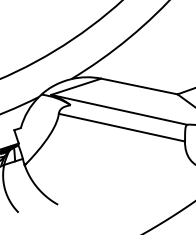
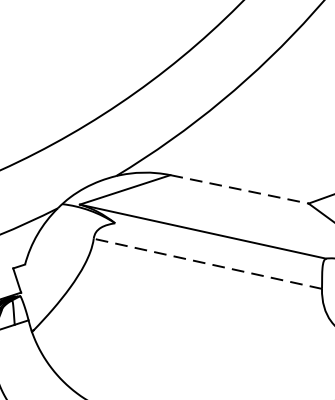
line: (139, 86) -> (239, 189), solid -> dashed
line: (121, 127) -> (207, 263), solid -> dashed

